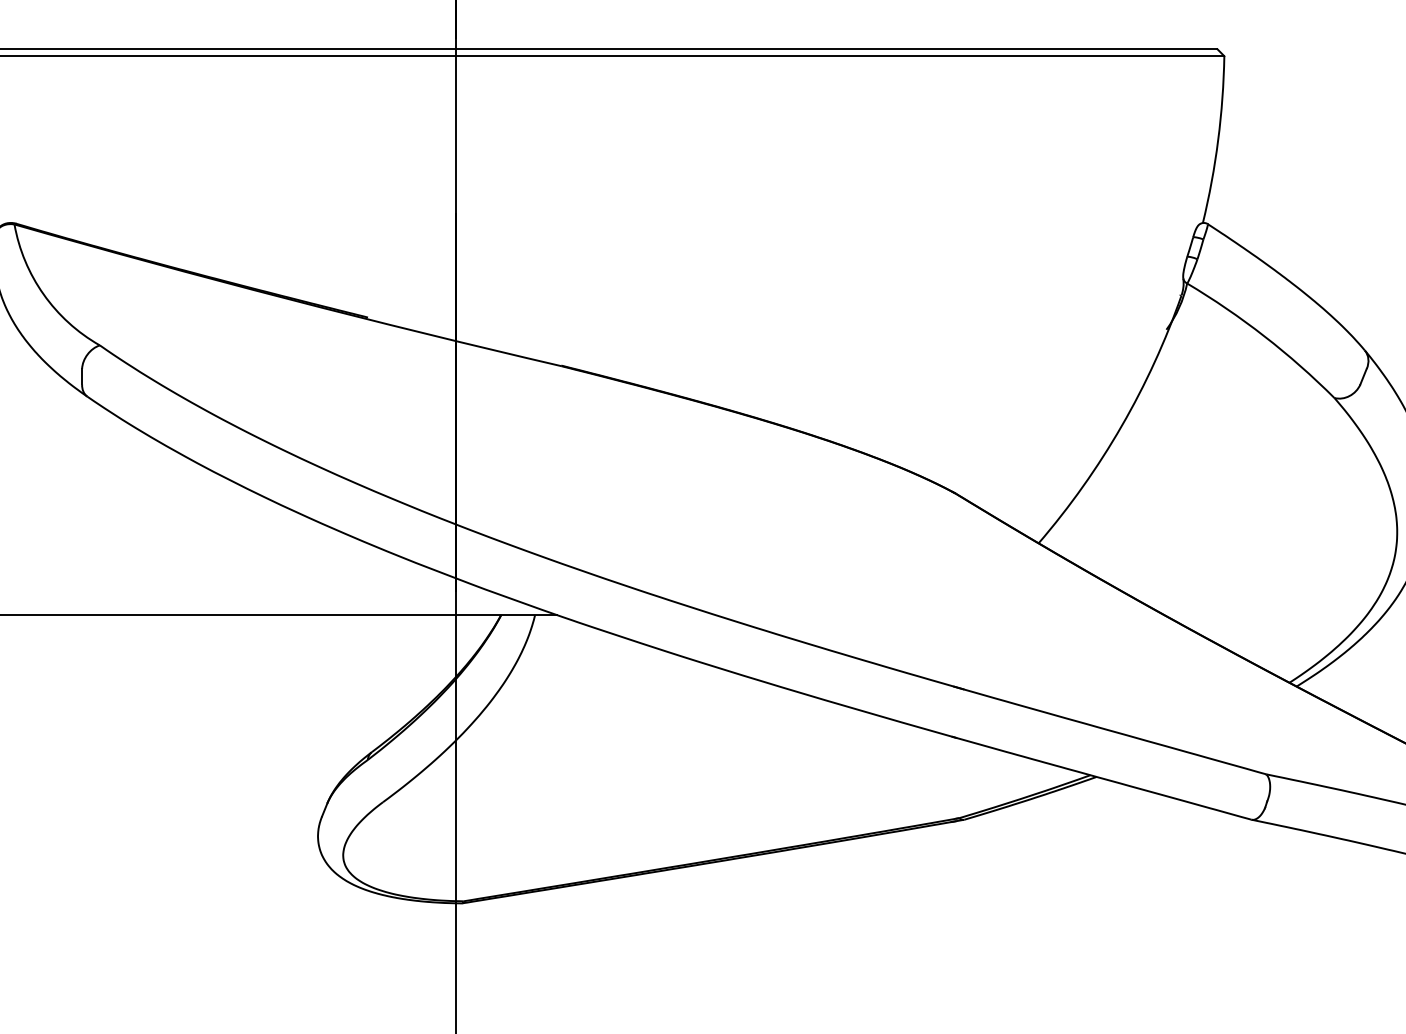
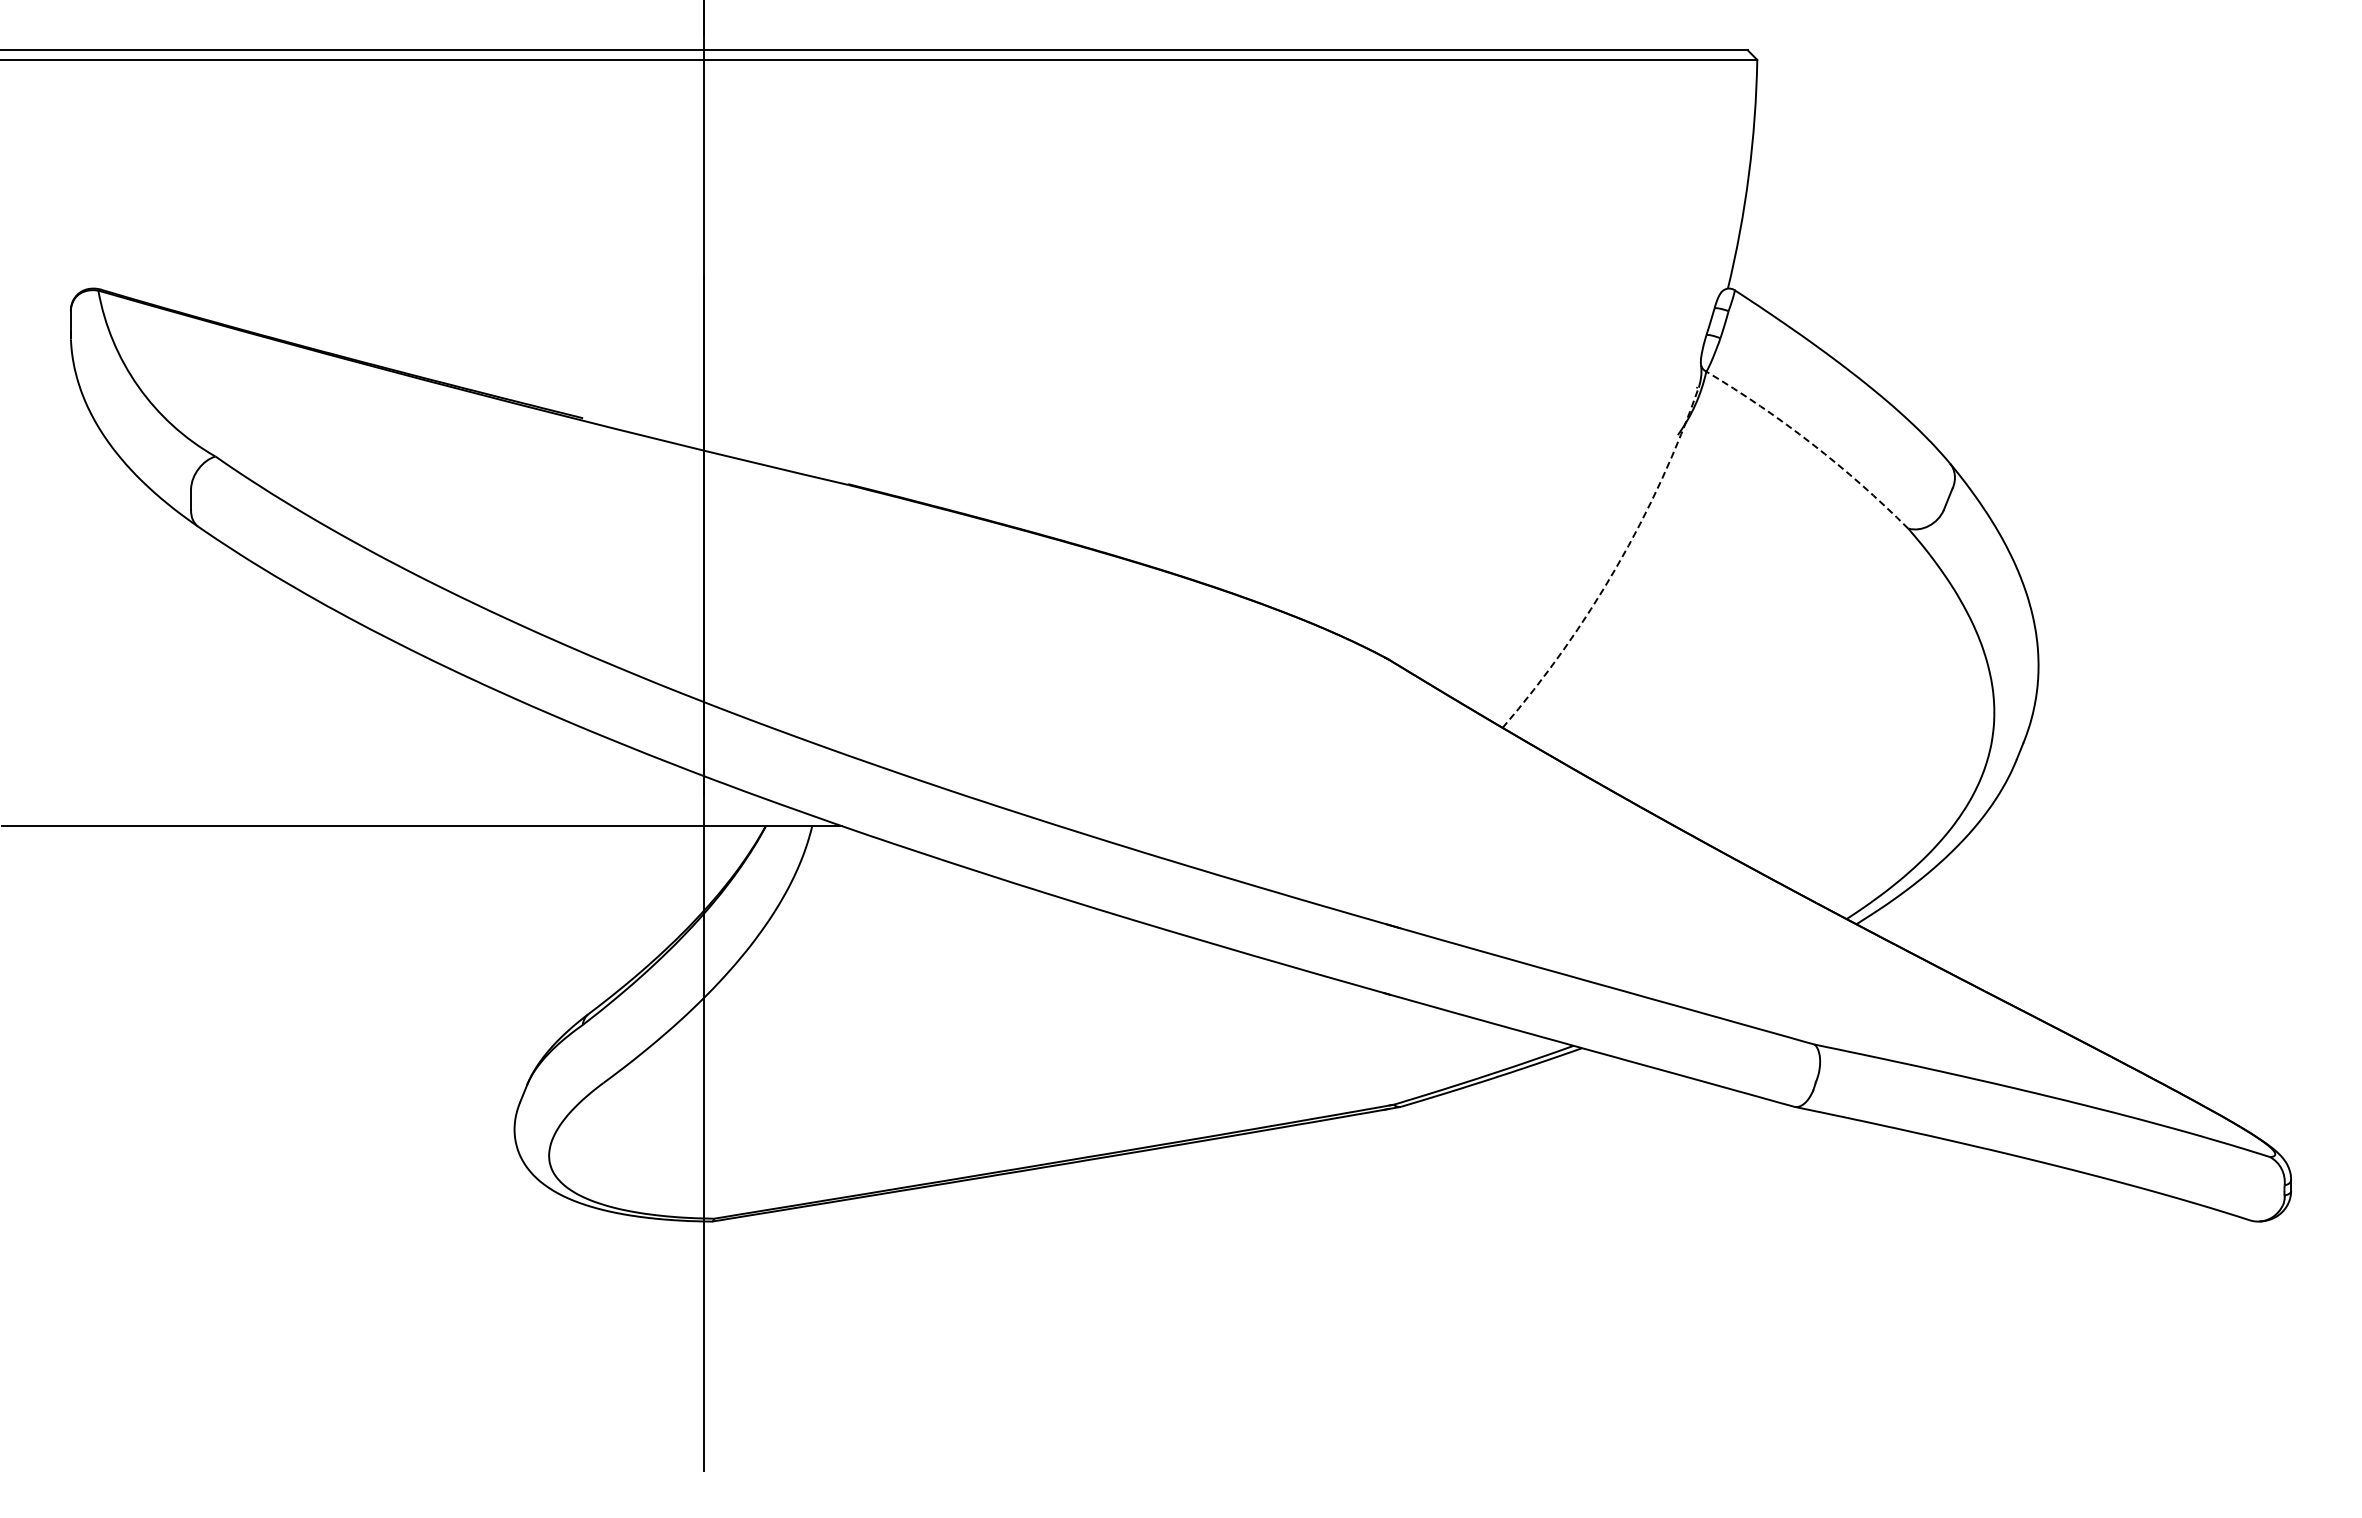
arc: (1264, 335) -> (1812, 443), solid -> dashed
arc: (1121, 426) -> (1616, 567), solid -> dashed

